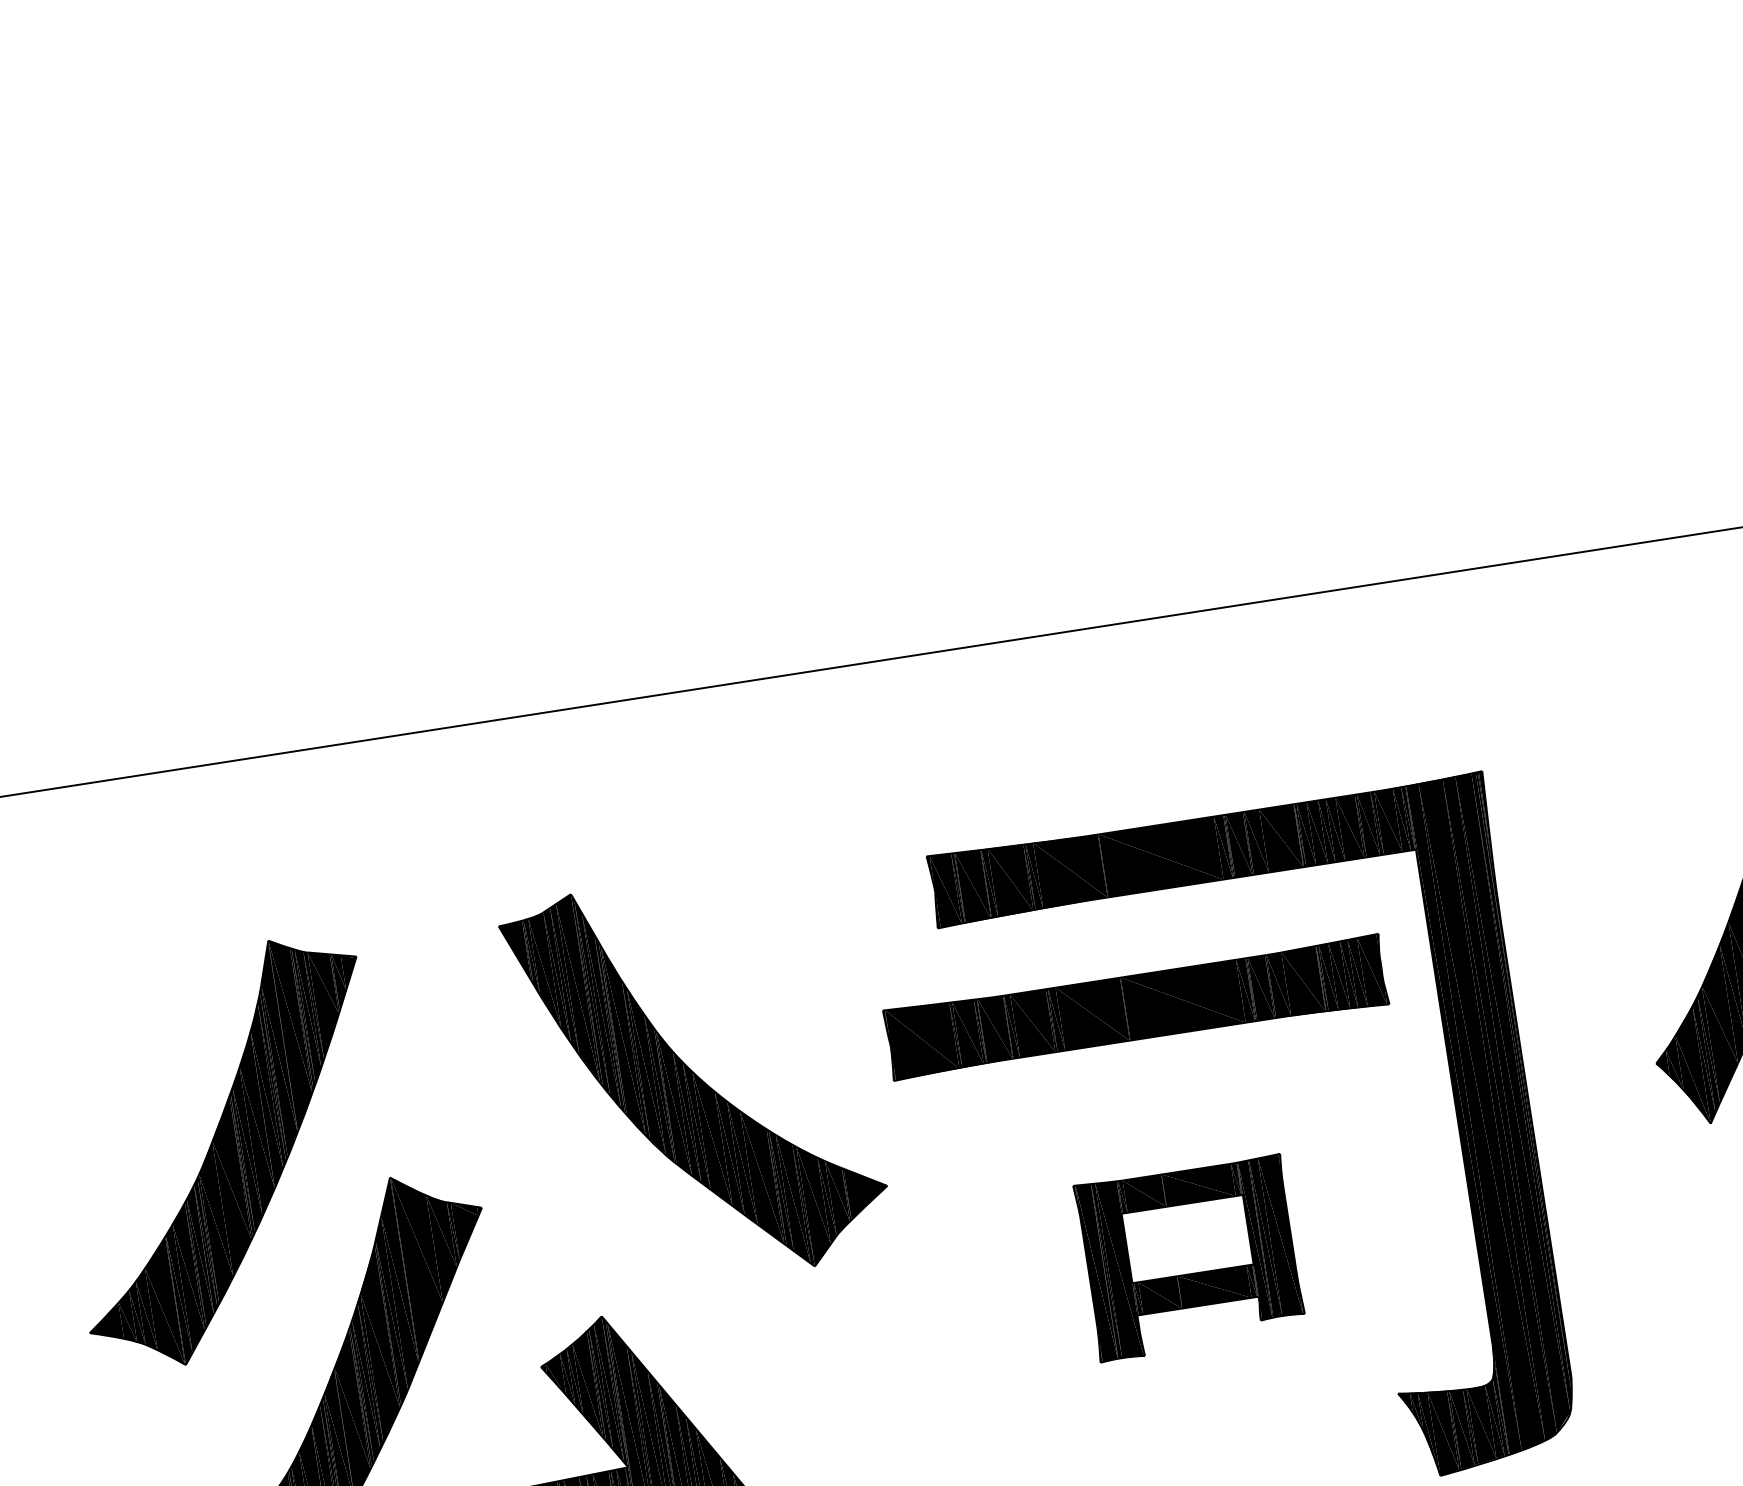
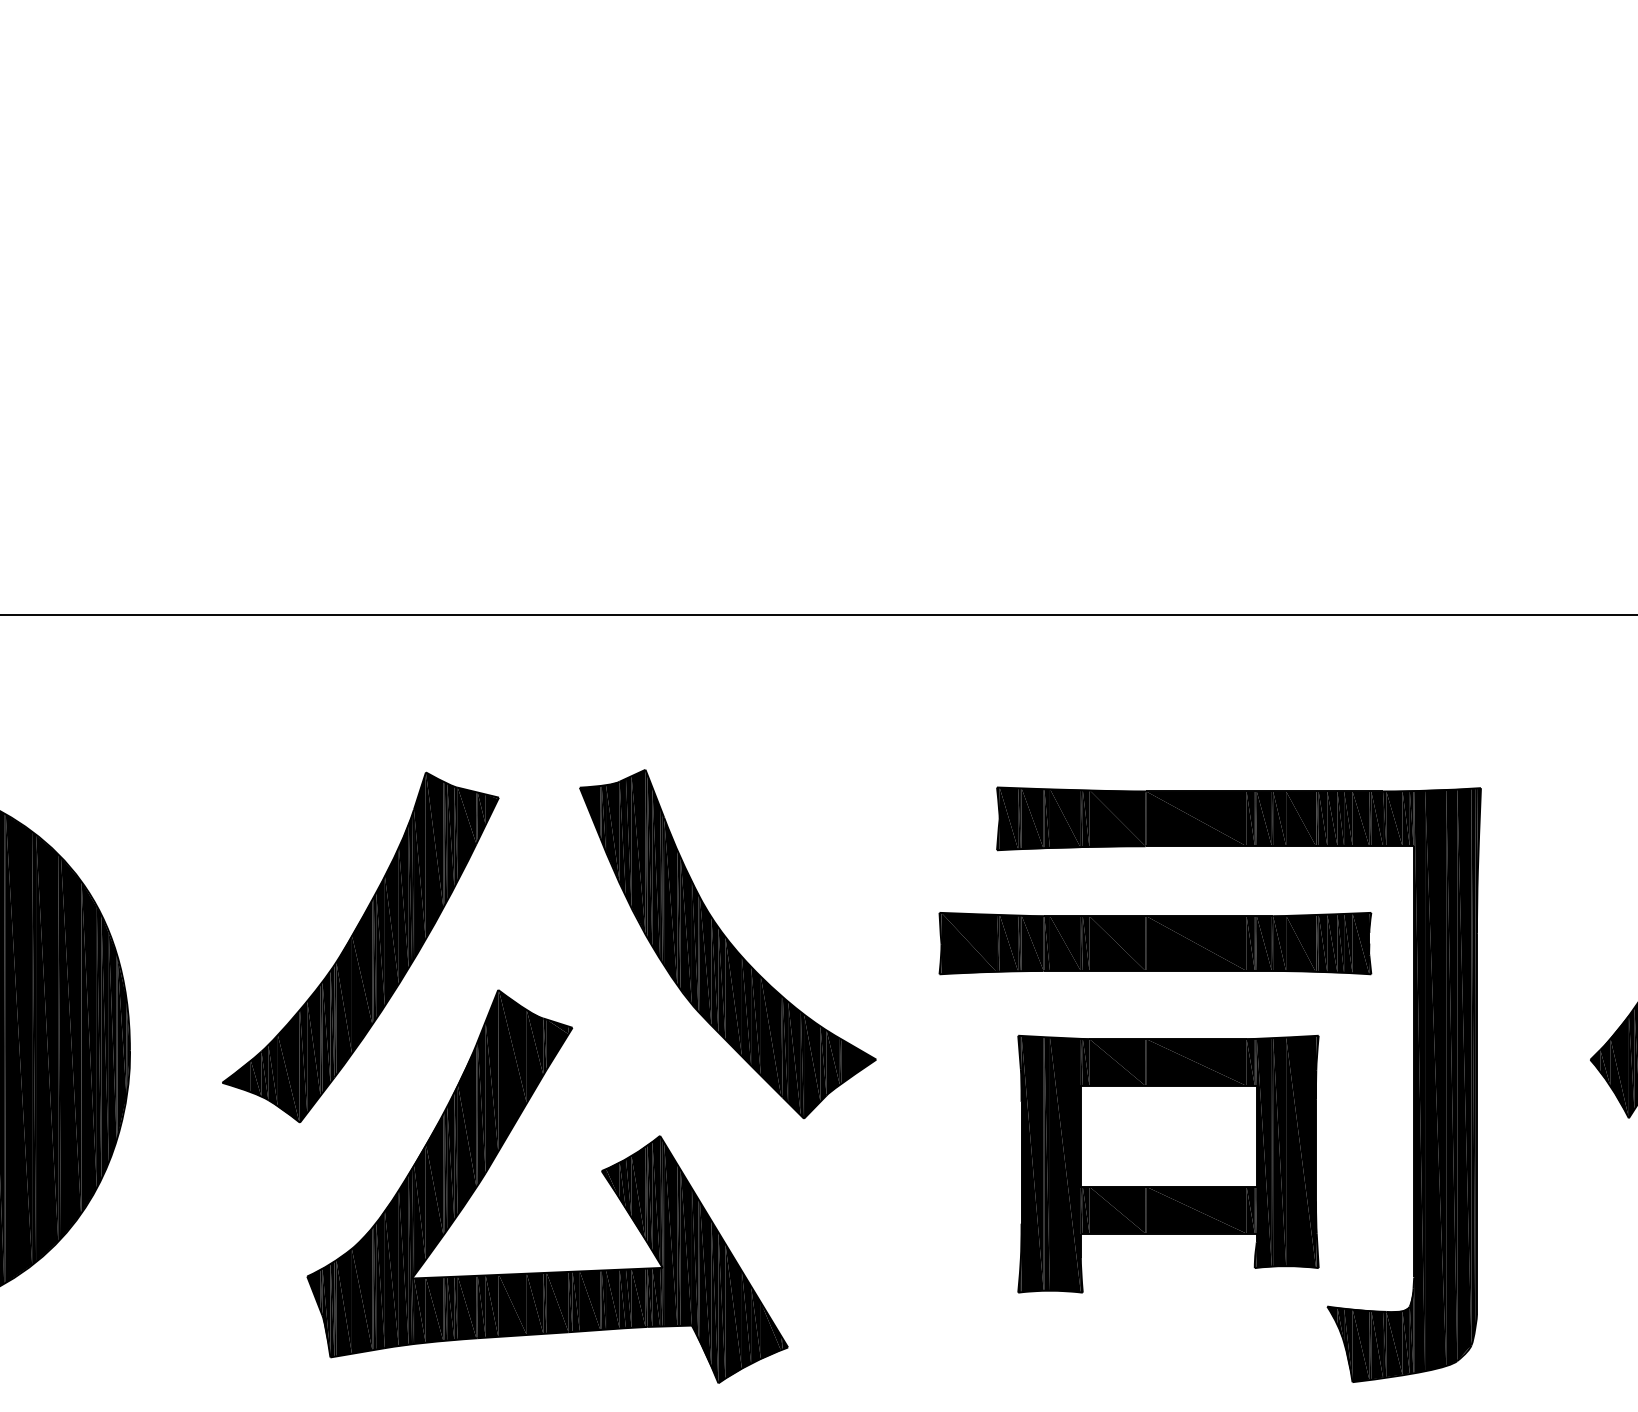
part: (696, 1080) -> (727, 944), moved
part: (1190, 1257) -> (1168, 1163), size x1.67

